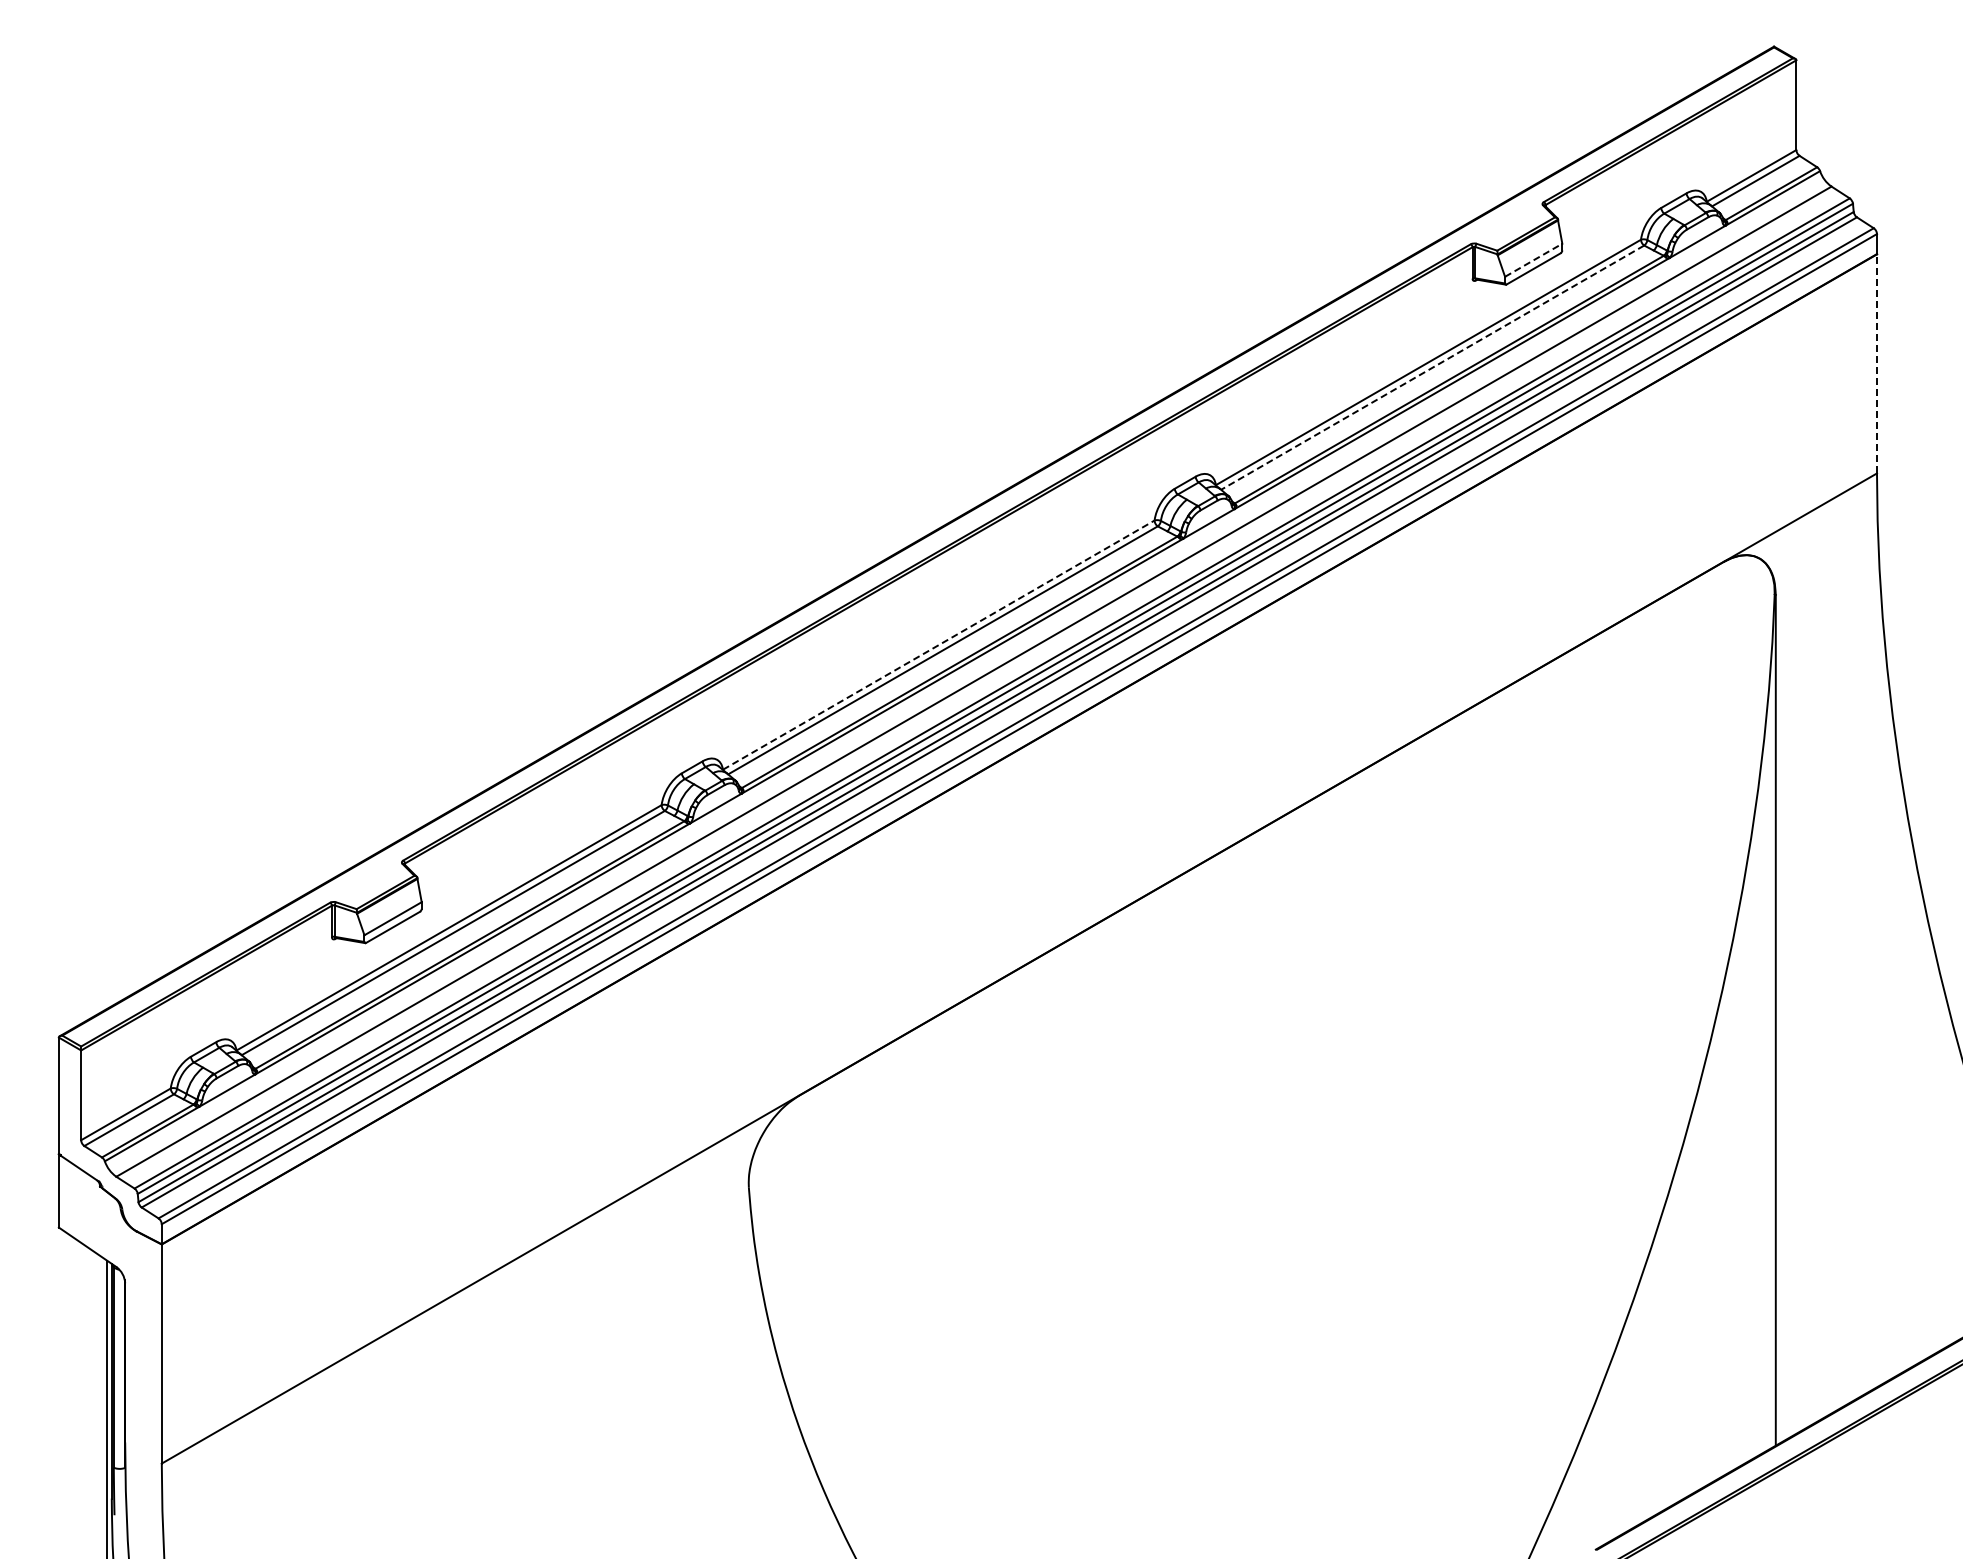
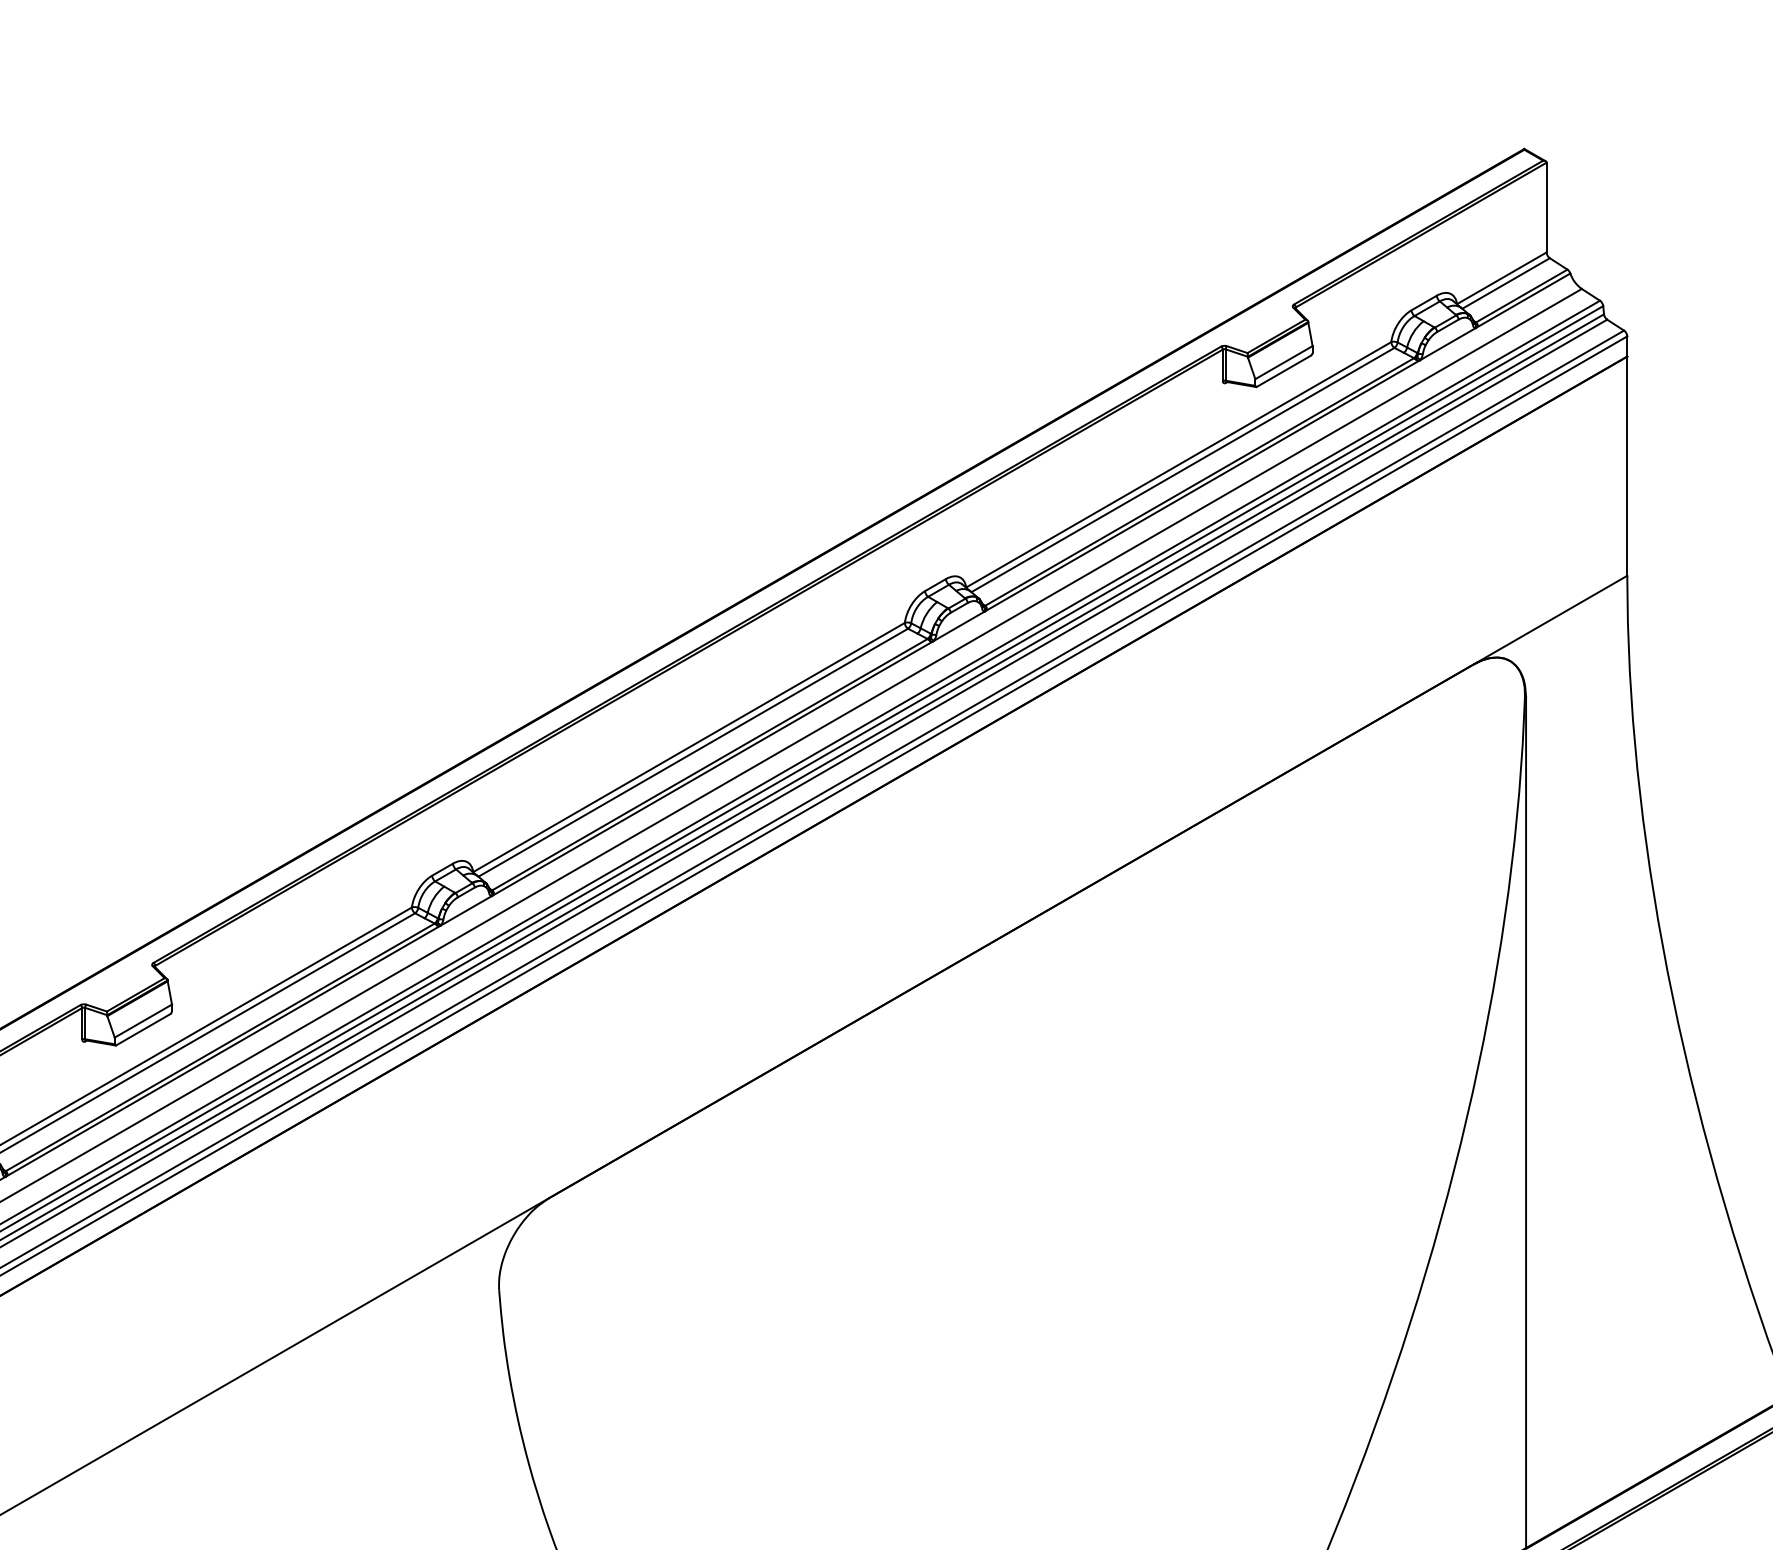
line: (1534, 260) -> (1284, 362), dashed -> solid
line: (1876, 363) -> (1626, 465), dashed -> solid
line: (1432, 367) -> (1182, 469), dashed -> solid
line: (939, 644) -> (689, 746), dashed -> solid

